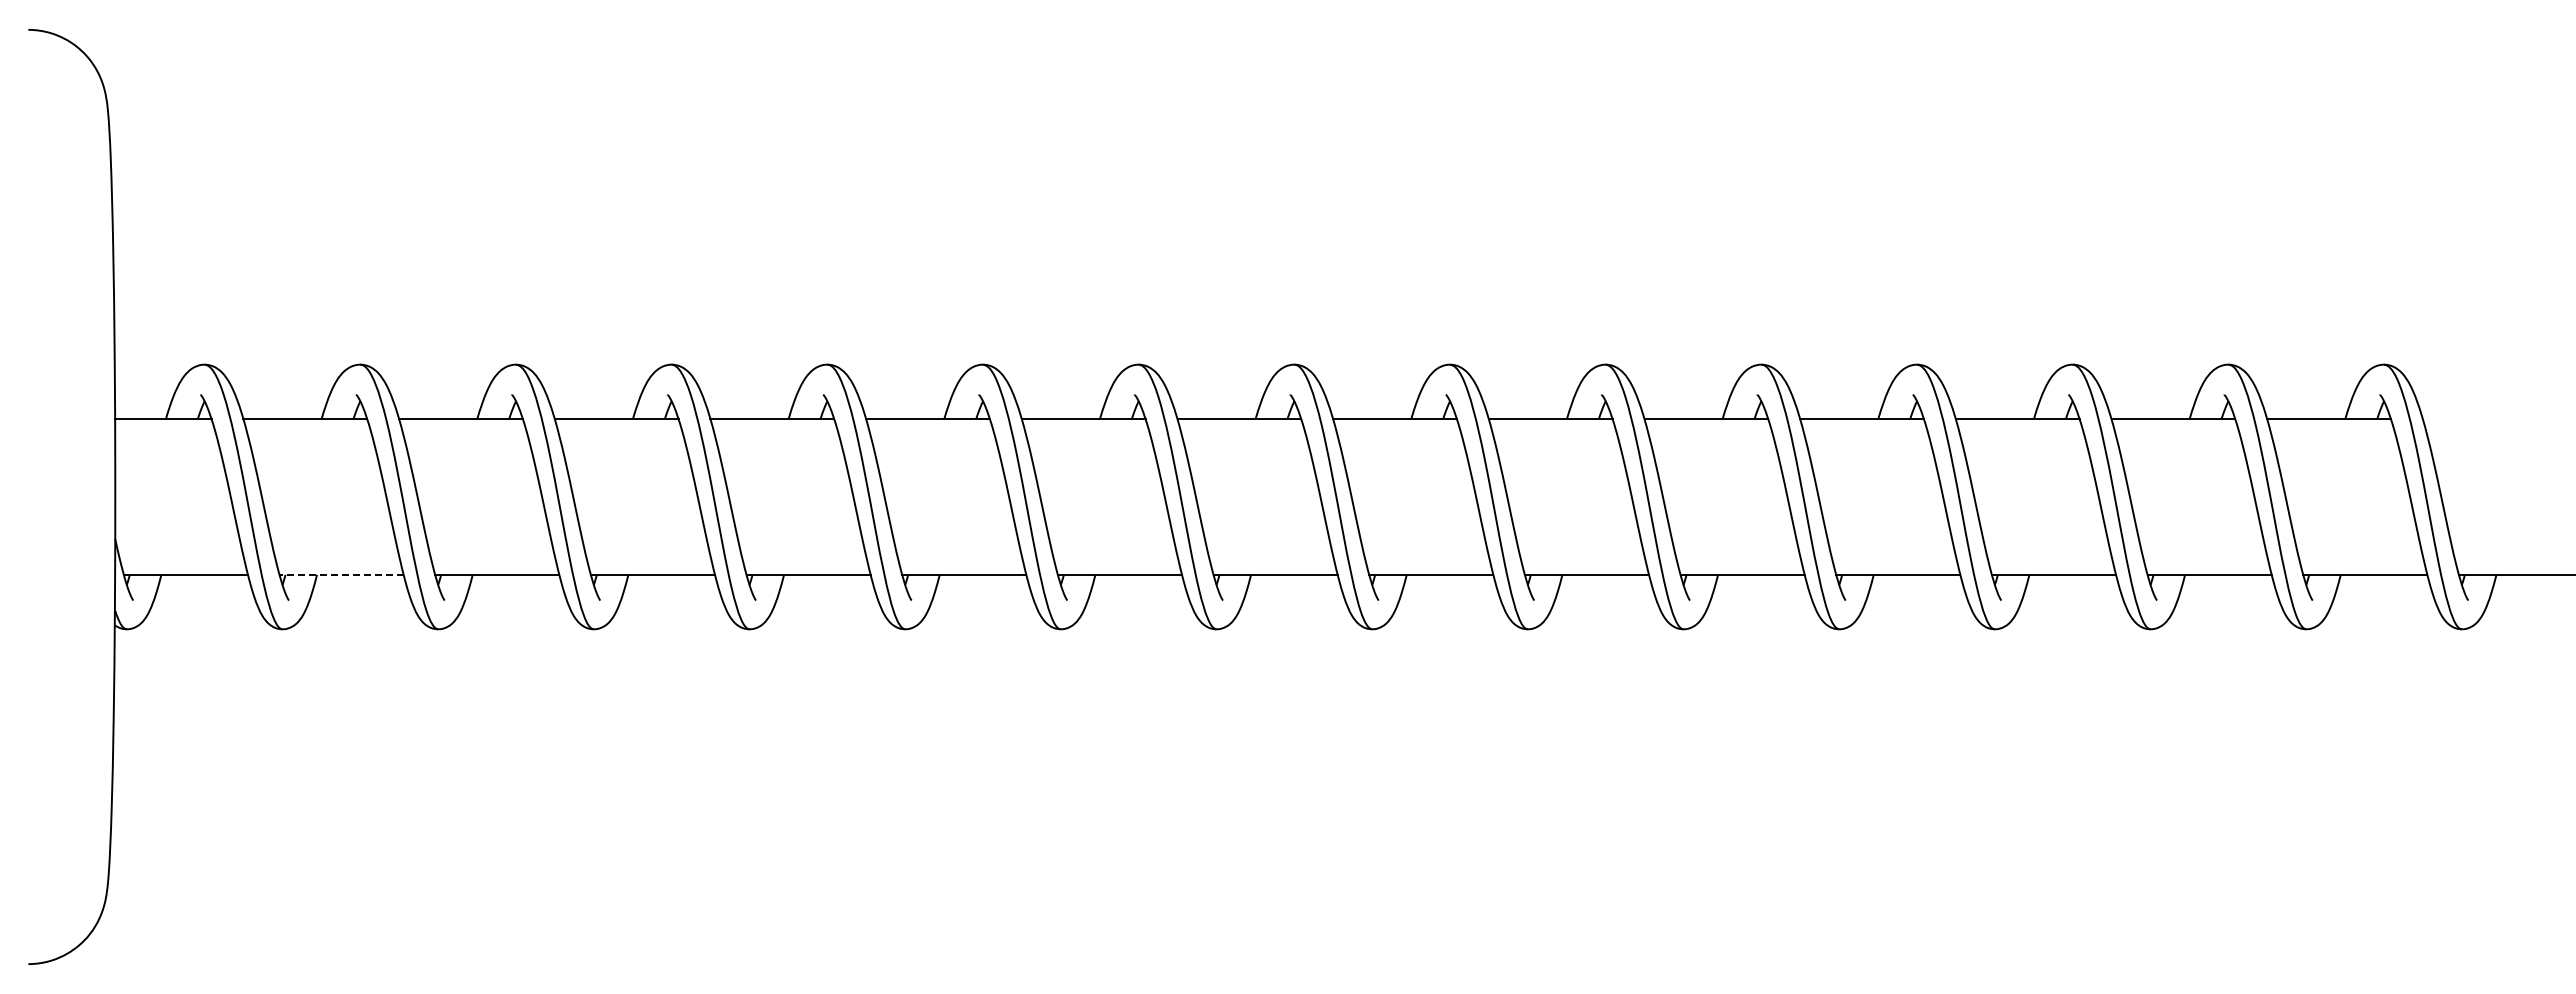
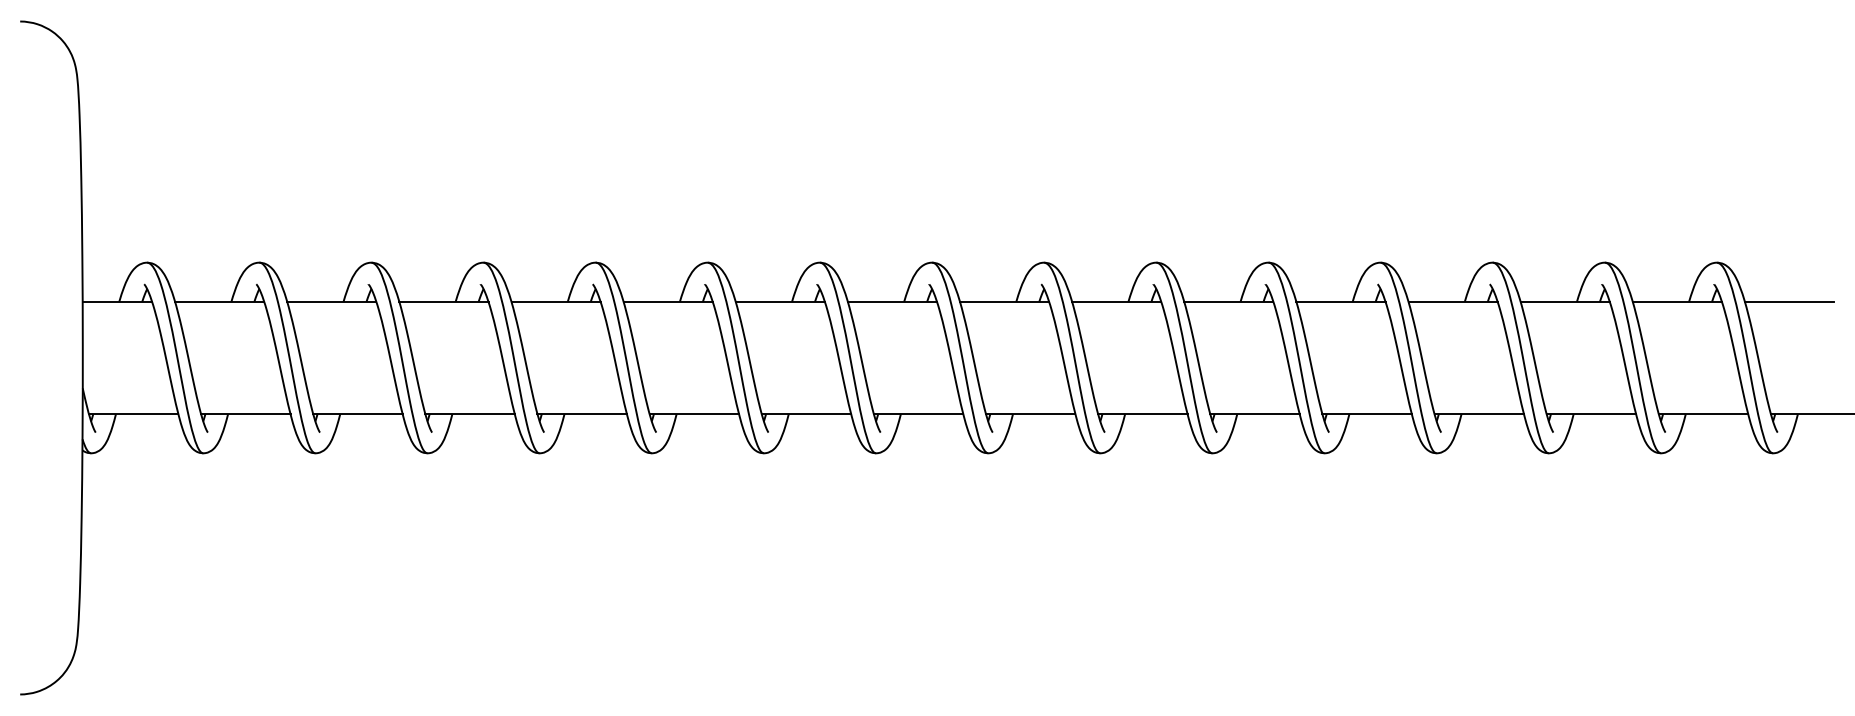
line: (2484, 419) -> (1789, 302), added
line: (341, 574) -> (245, 413), dashed -> solid

